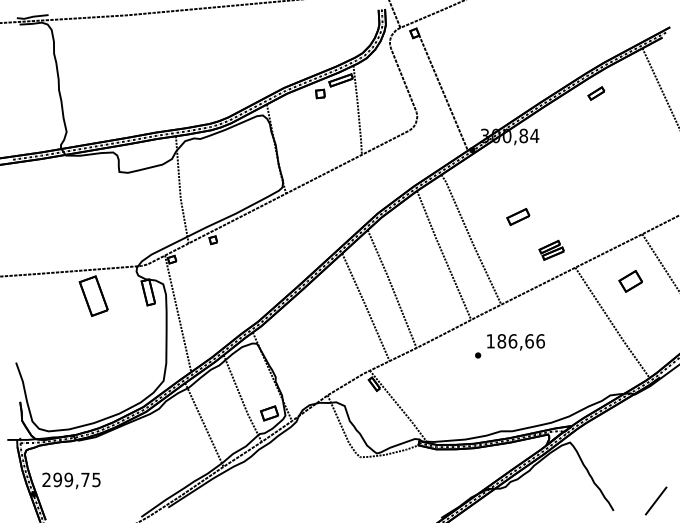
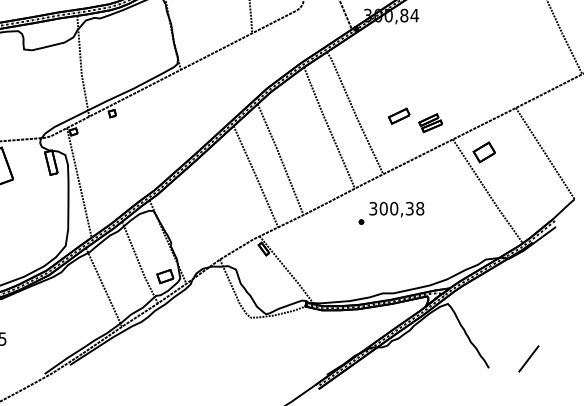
part: (518, 216) -> (399, 115), moved
part: (630, 281) -> (484, 152), moved
text: (515, 341) -> (396, 208), 186,66 -> 300,38

